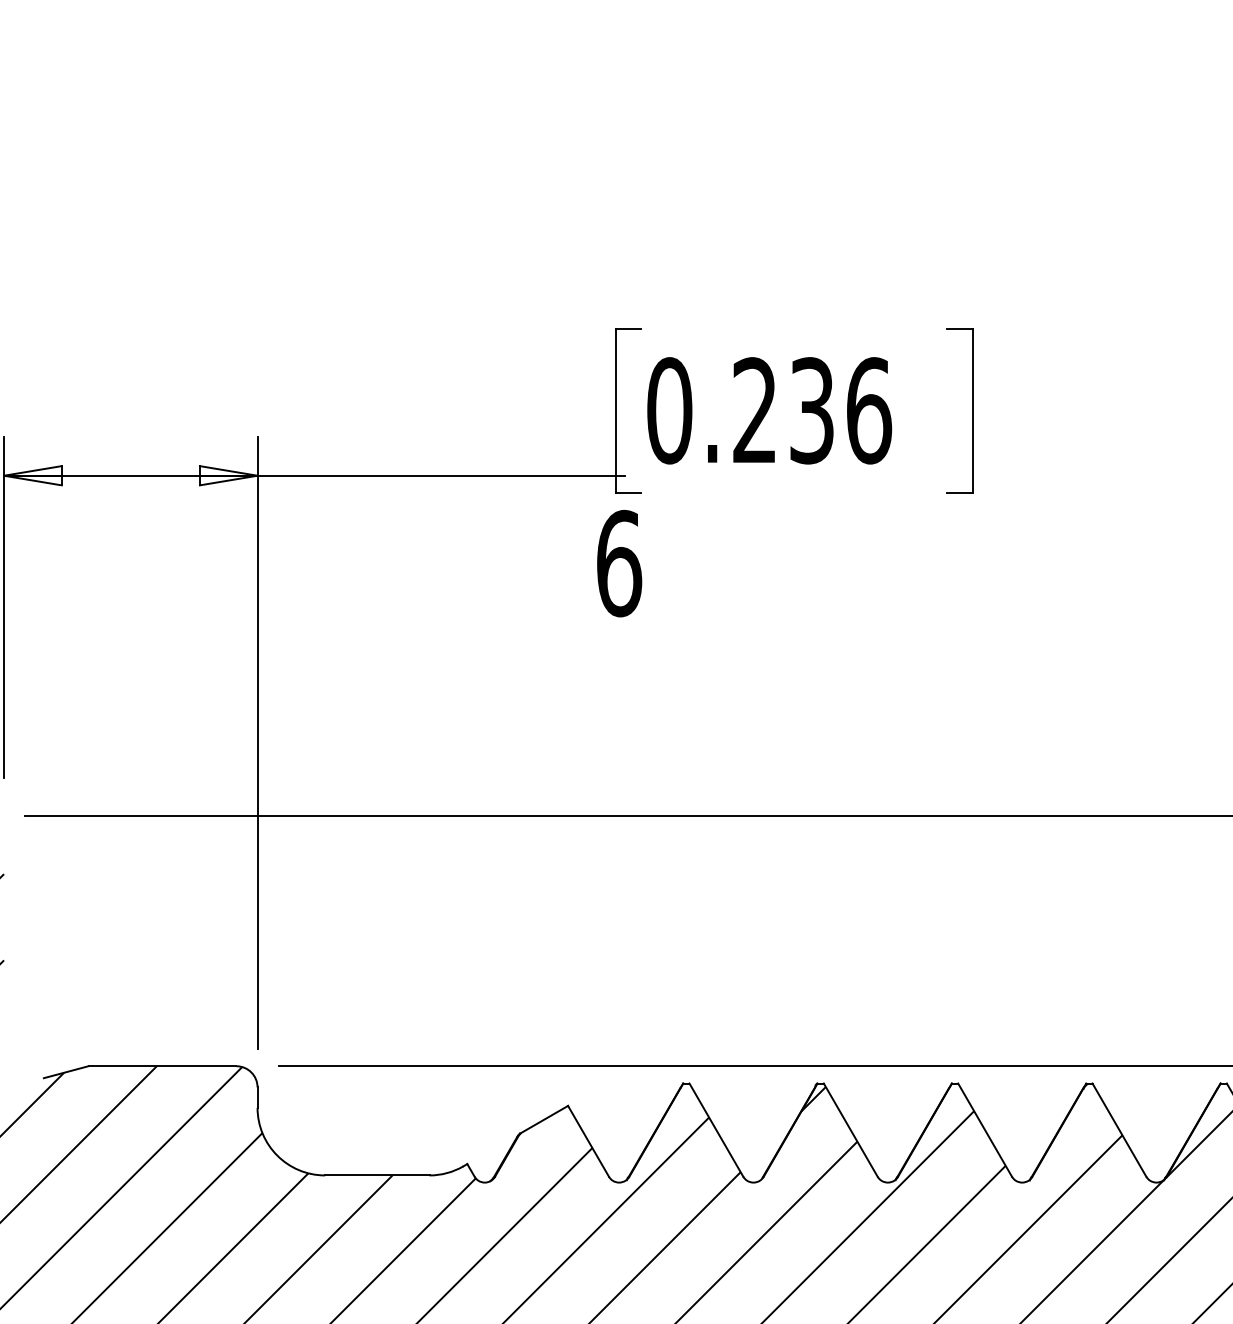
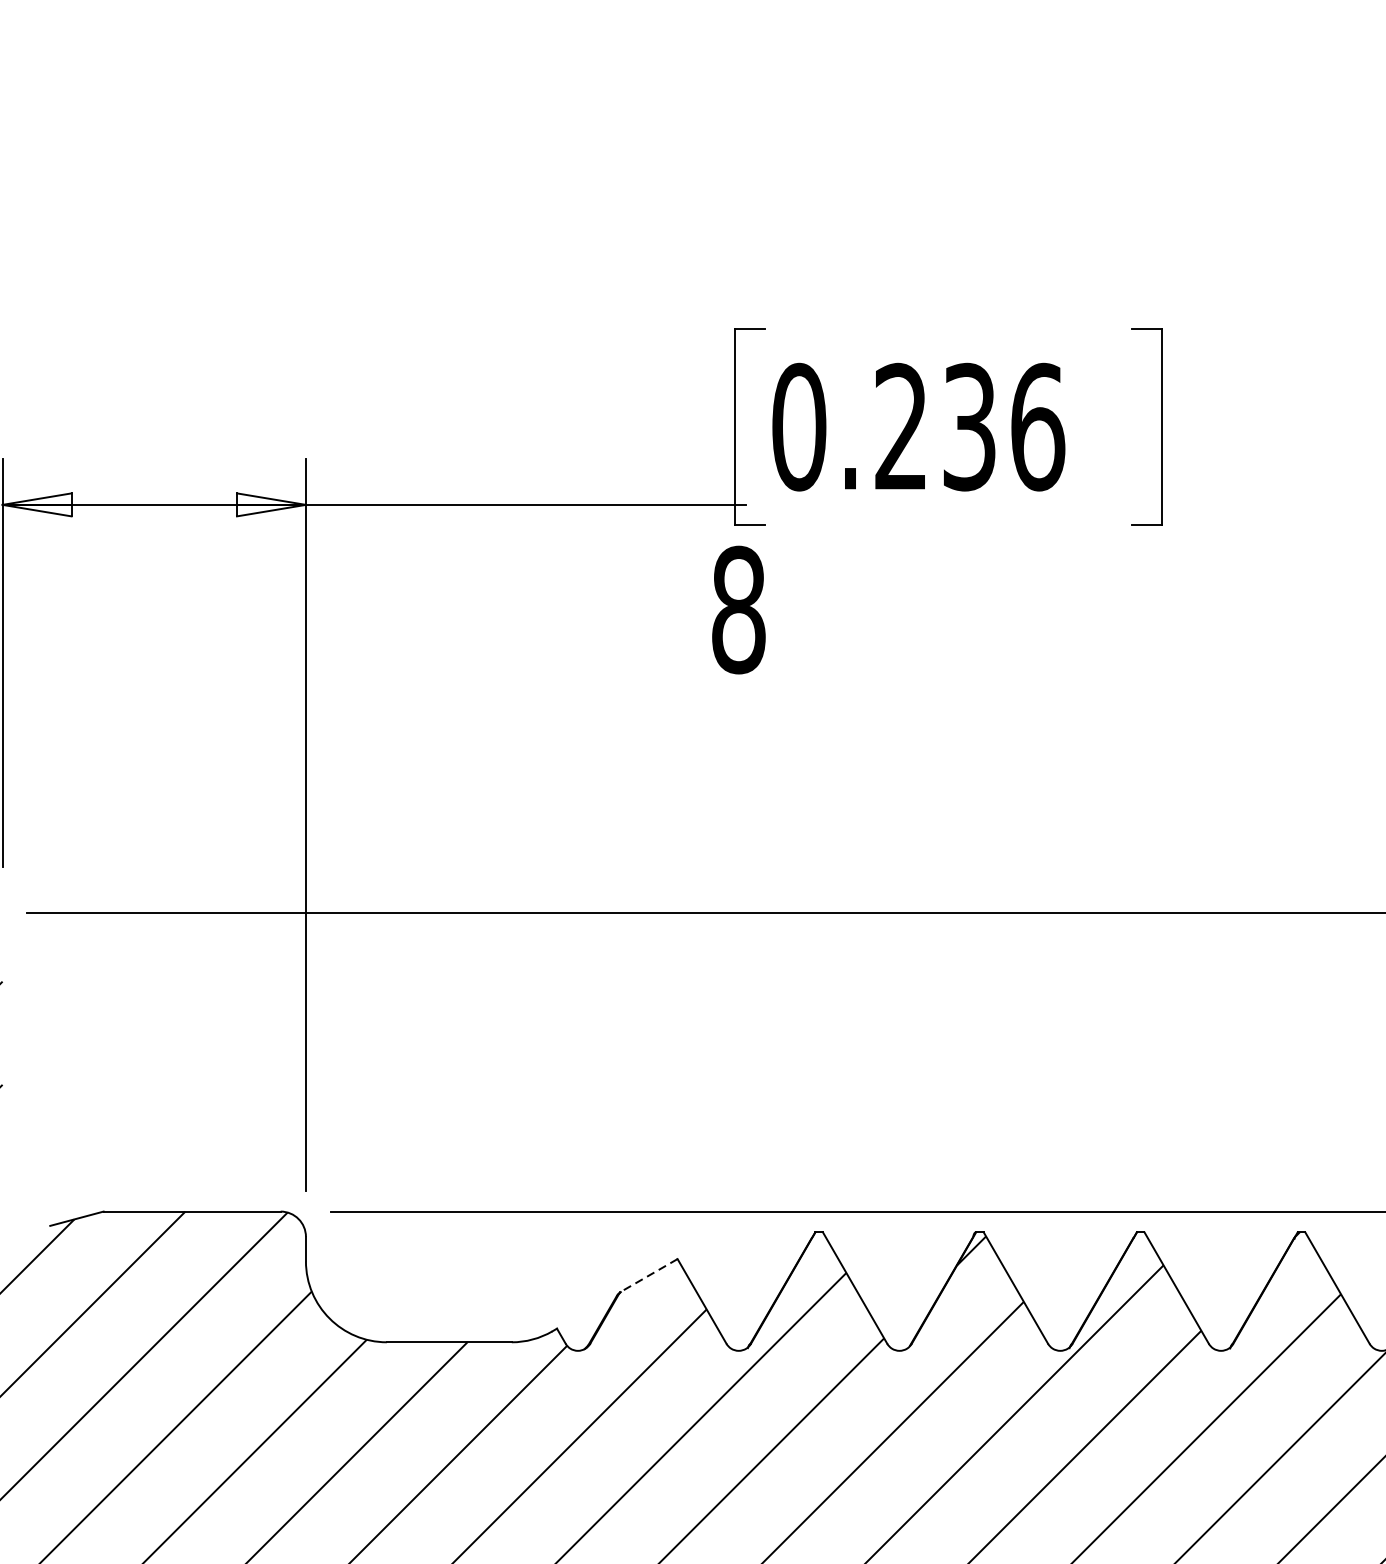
text: (619, 563) -> (739, 609), 6 -> 8
line: (543, 1119) -> (648, 1275), solid -> dashed

